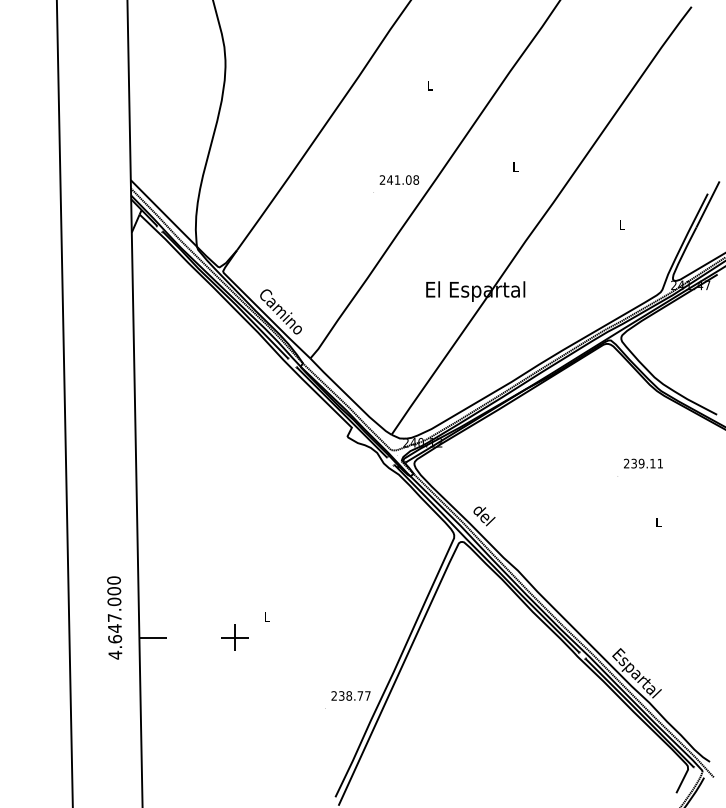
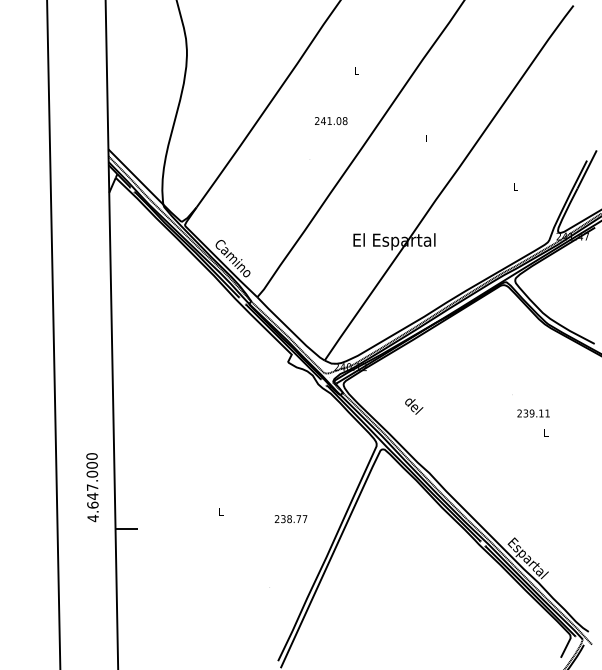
text: (399, 179) -> (331, 120), moved
text: (643, 463) -> (533, 413), moved
text: (484, 516) -> (414, 406), moved
text: (114, 617) -> (92, 487), moved
part: (234, 637) -> (194, 528), removed
text: (350, 695) -> (290, 518), moved

